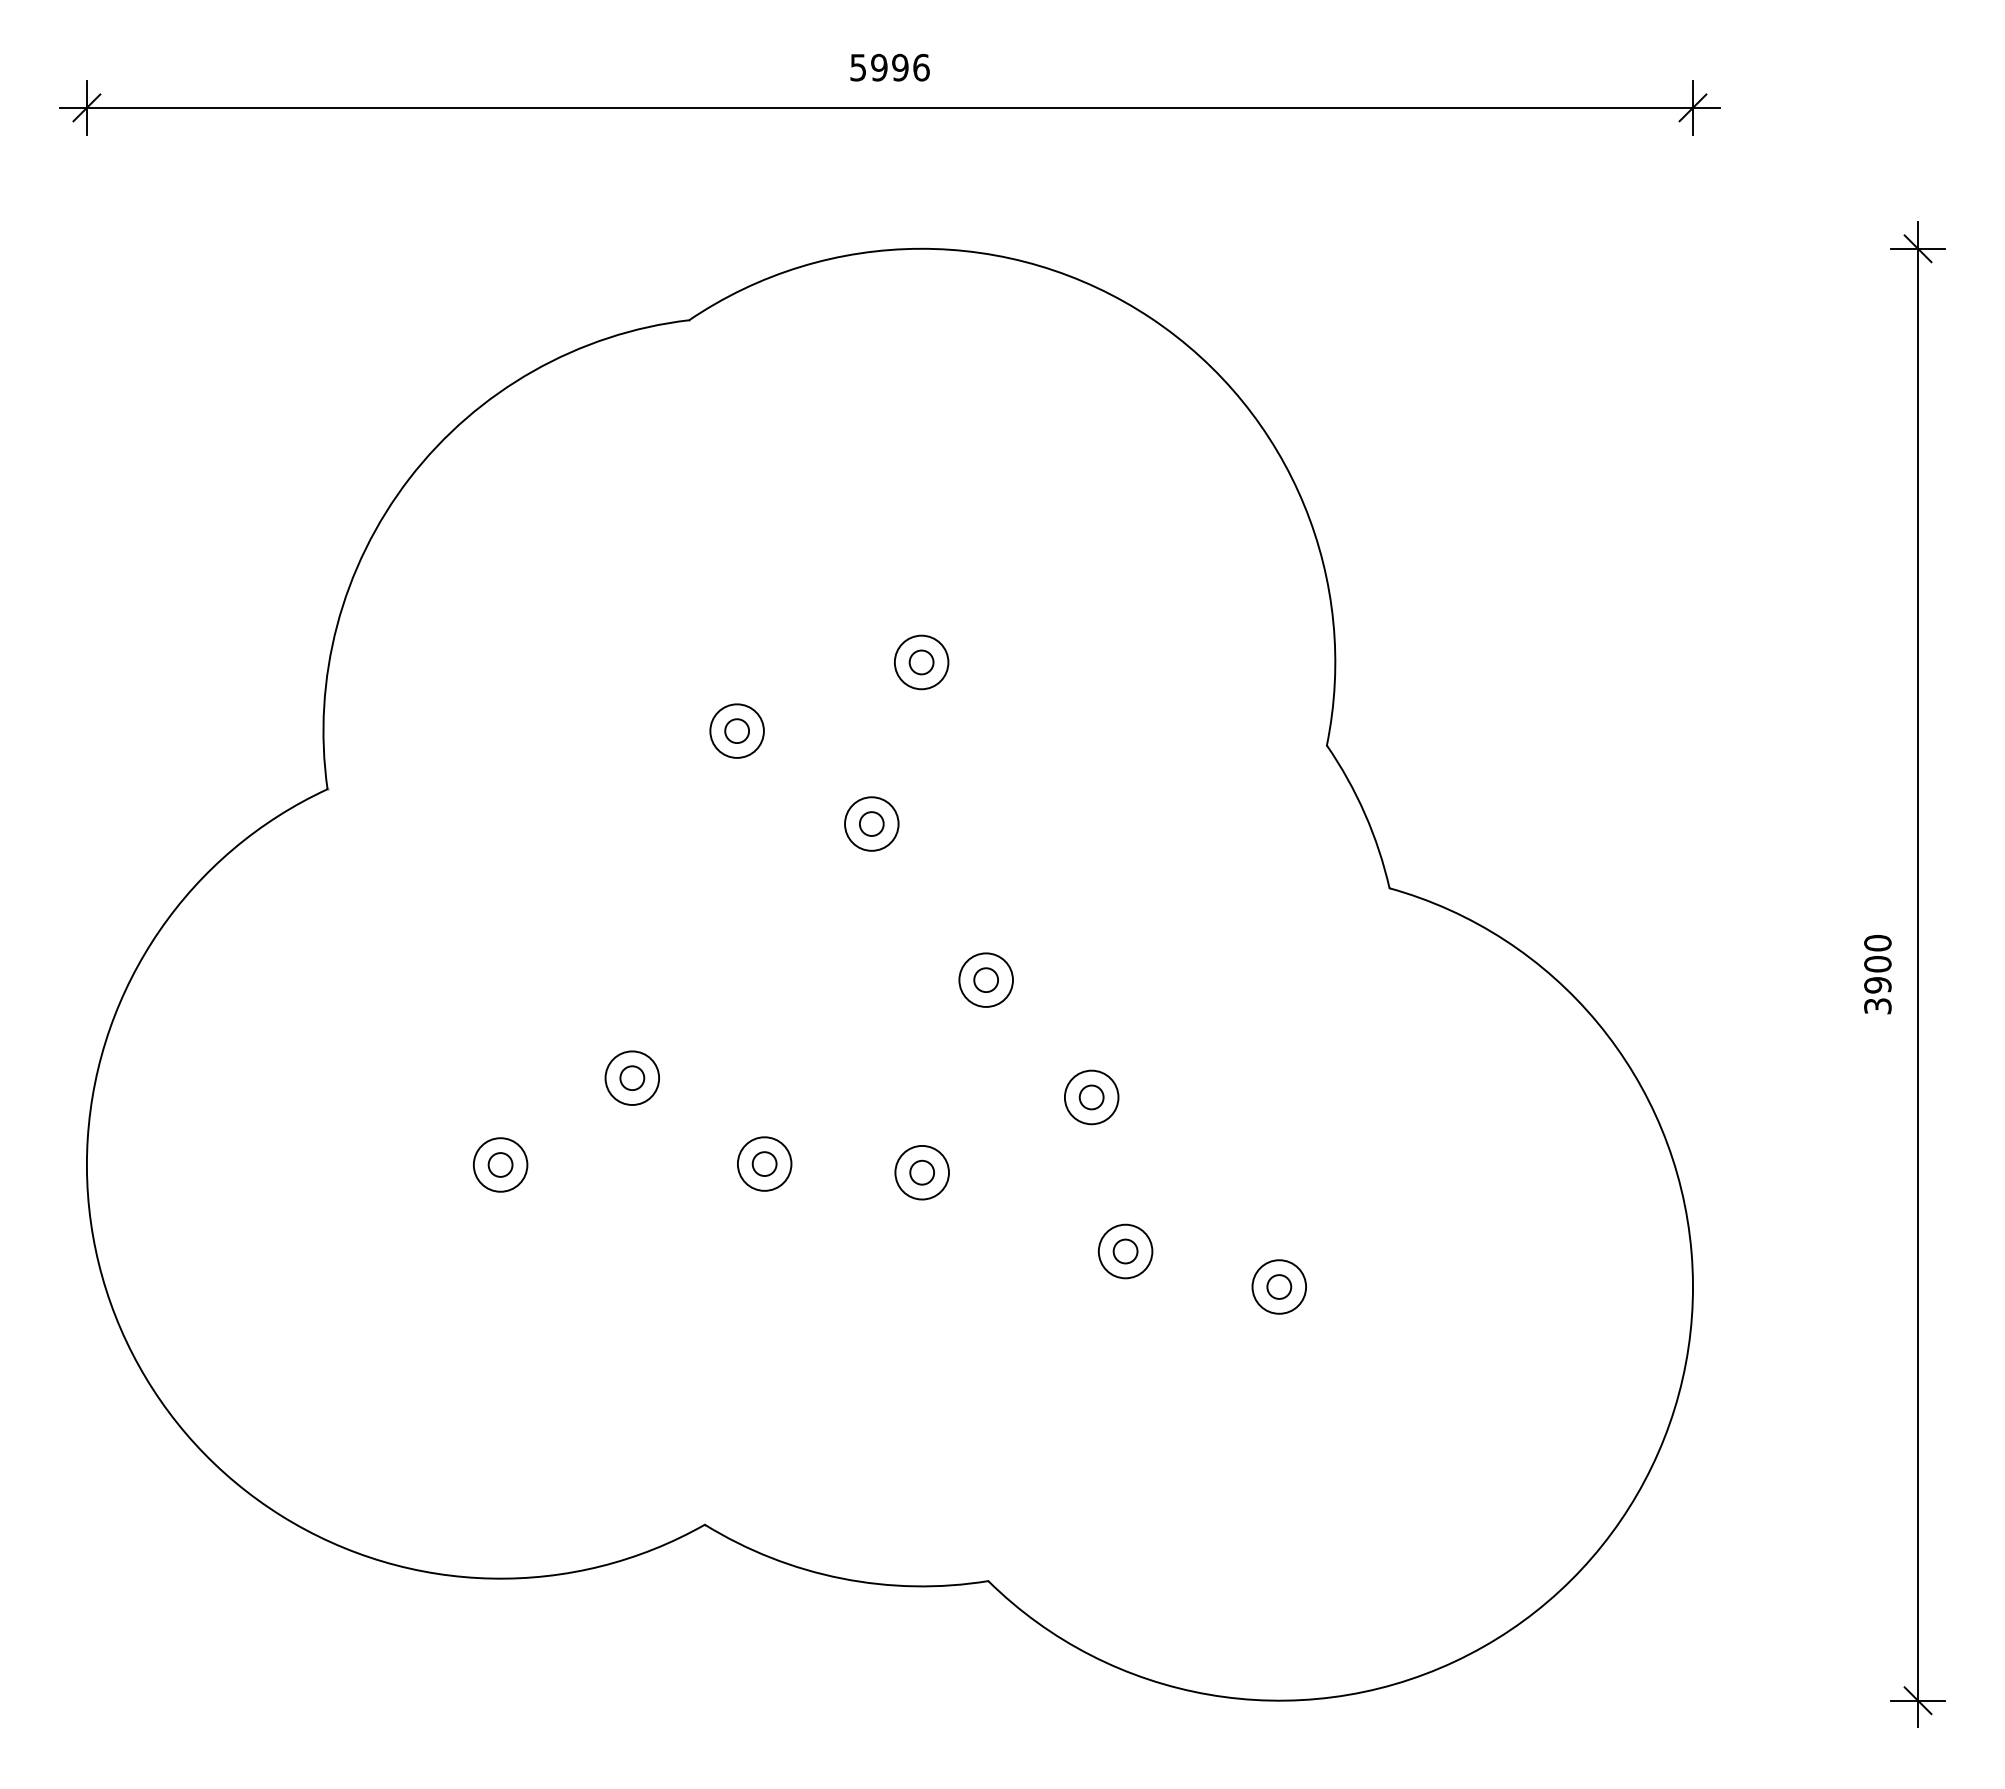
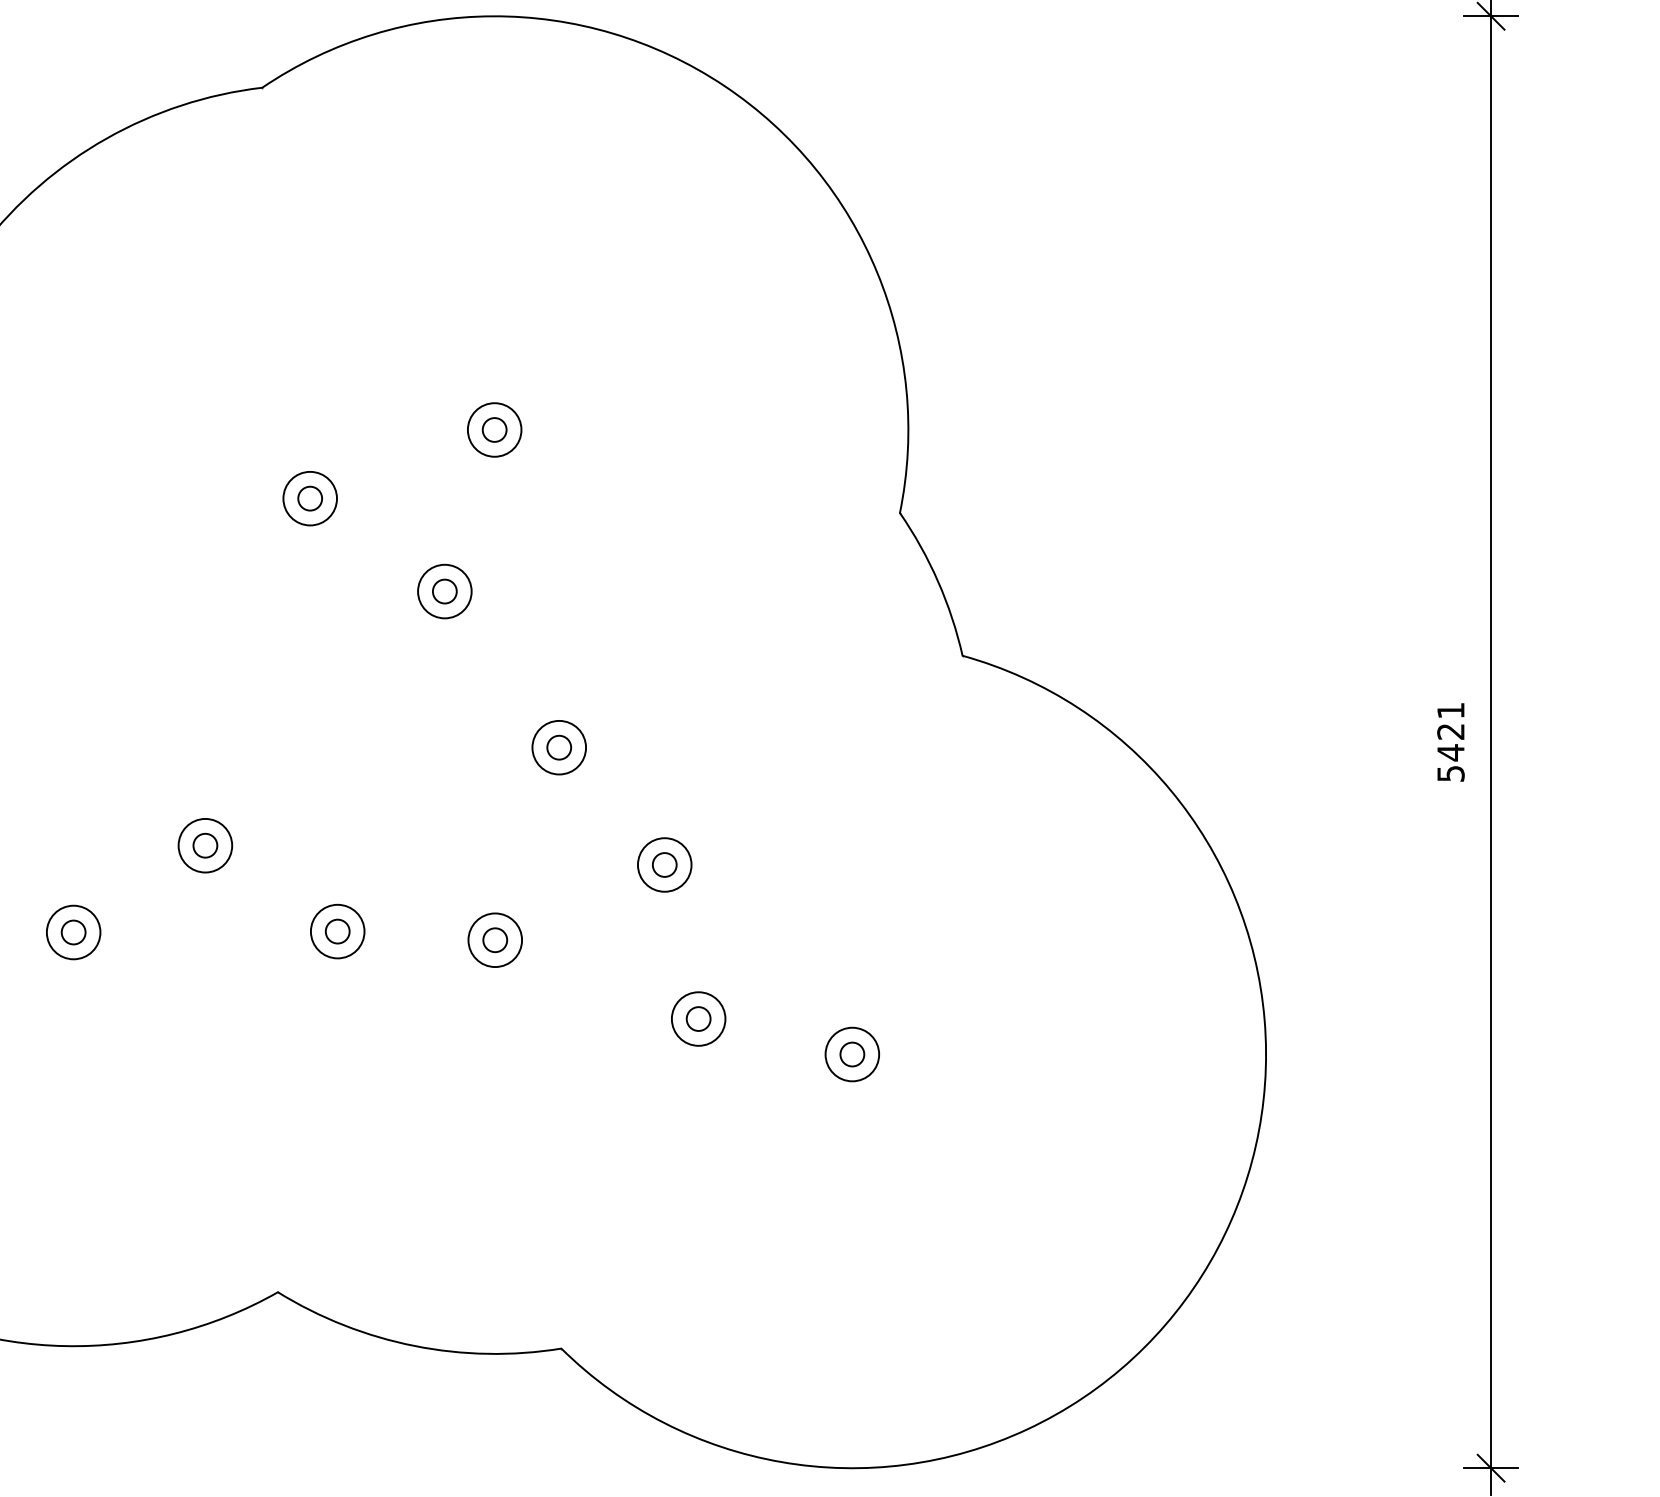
text: (1877, 973) -> (1450, 741), 3900 -> 5421

